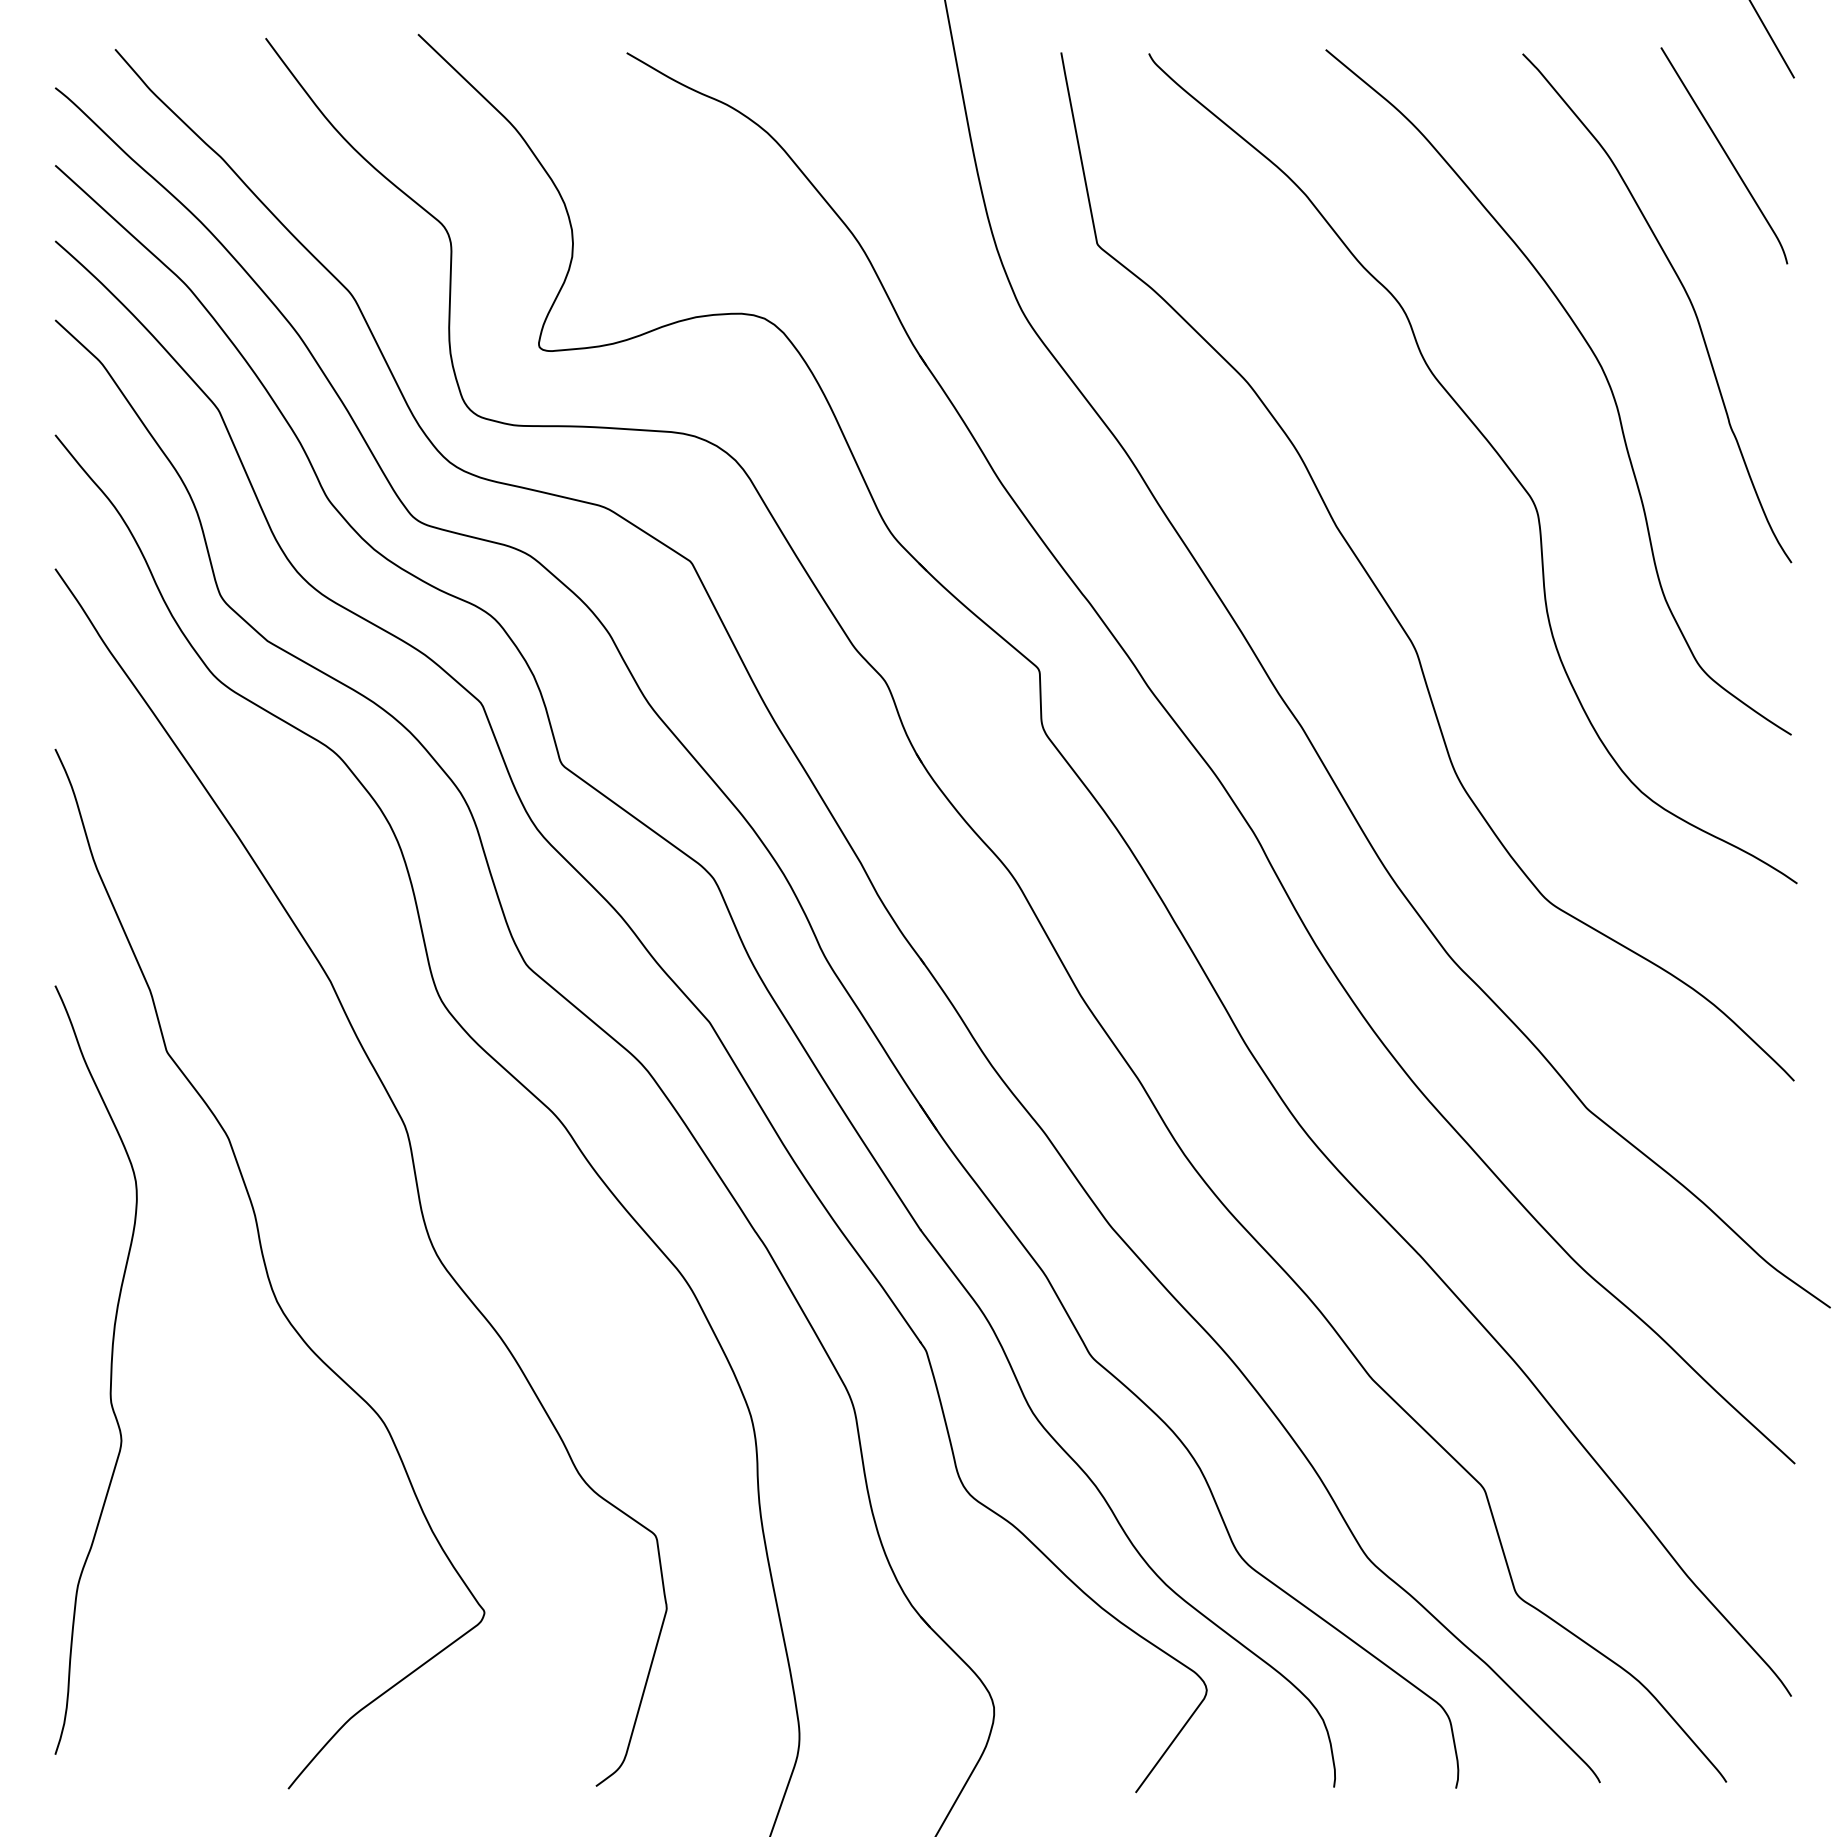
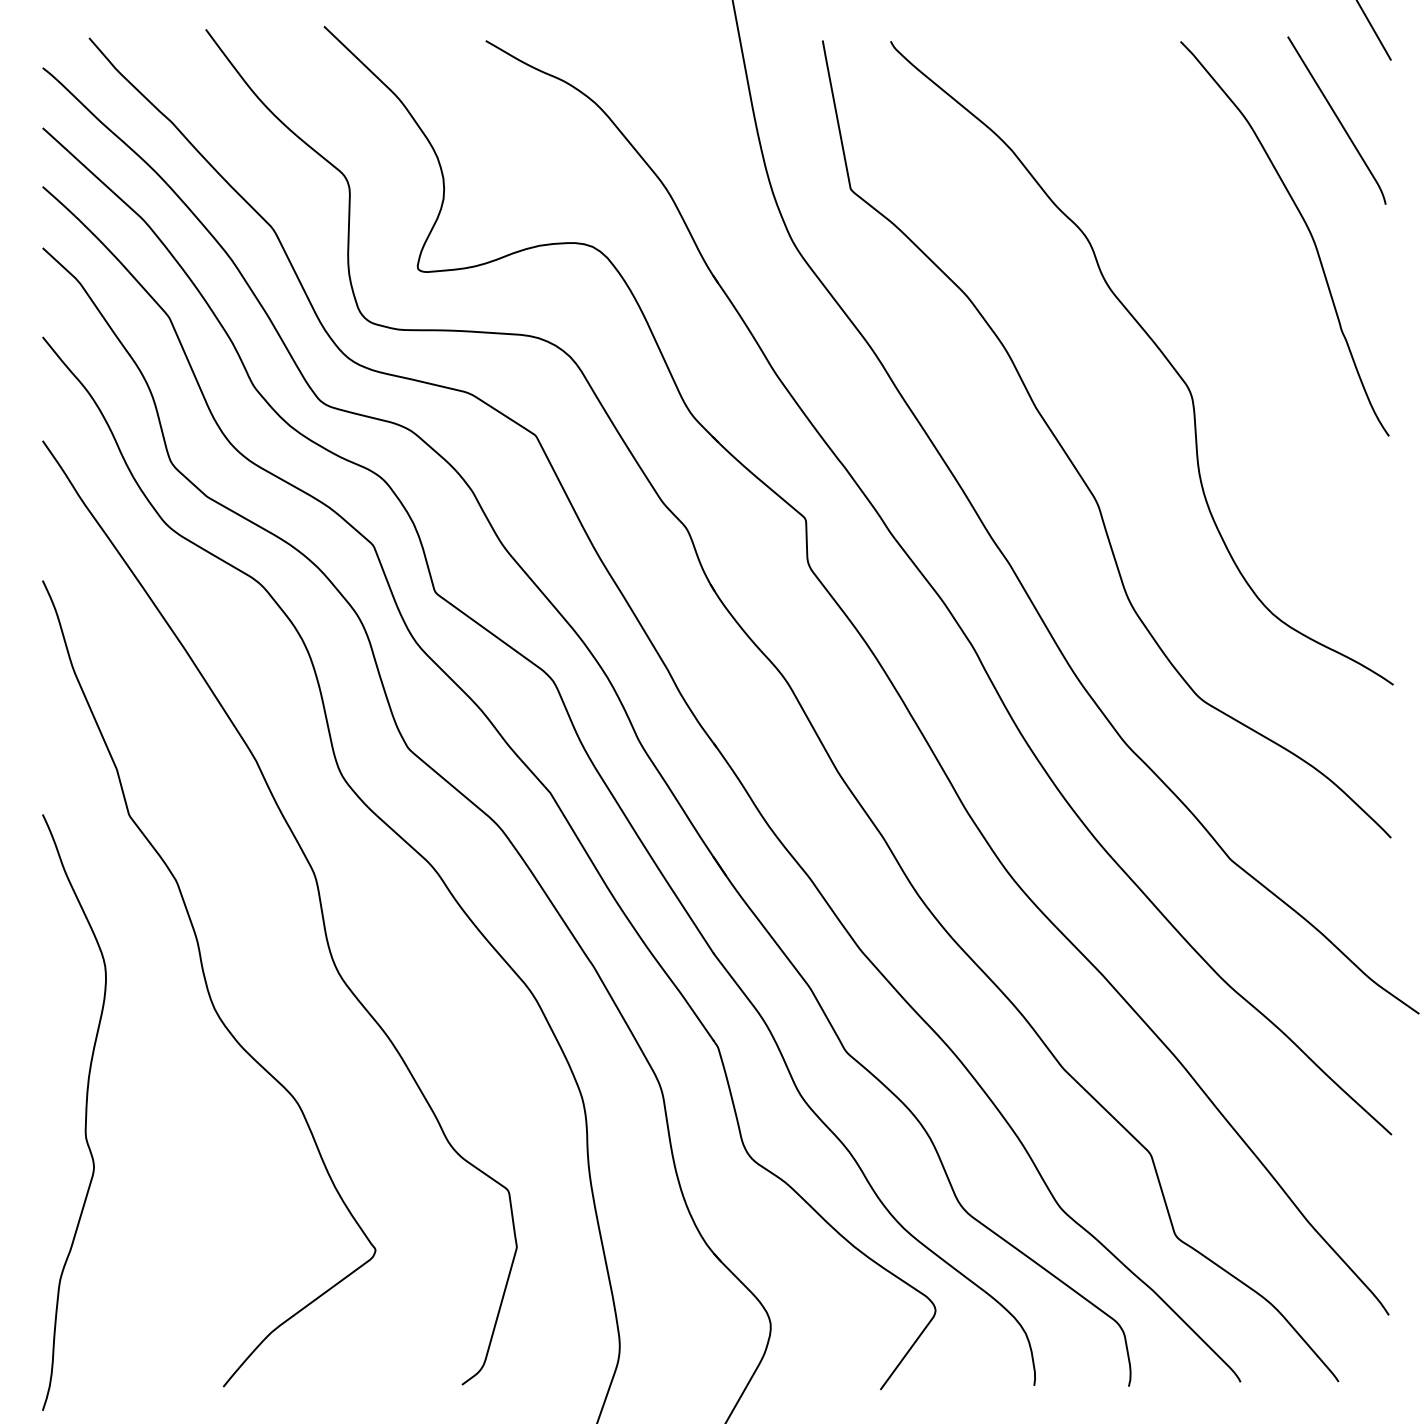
curve: (1603, 374) -> (1243, 290), removed
curve: (110, 1369) -> (85, 1112), moved

